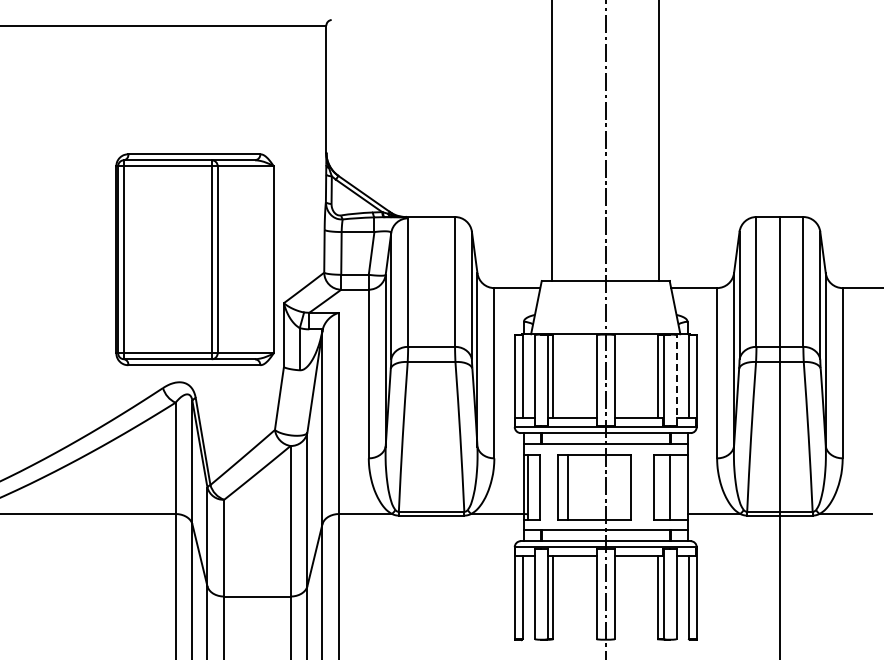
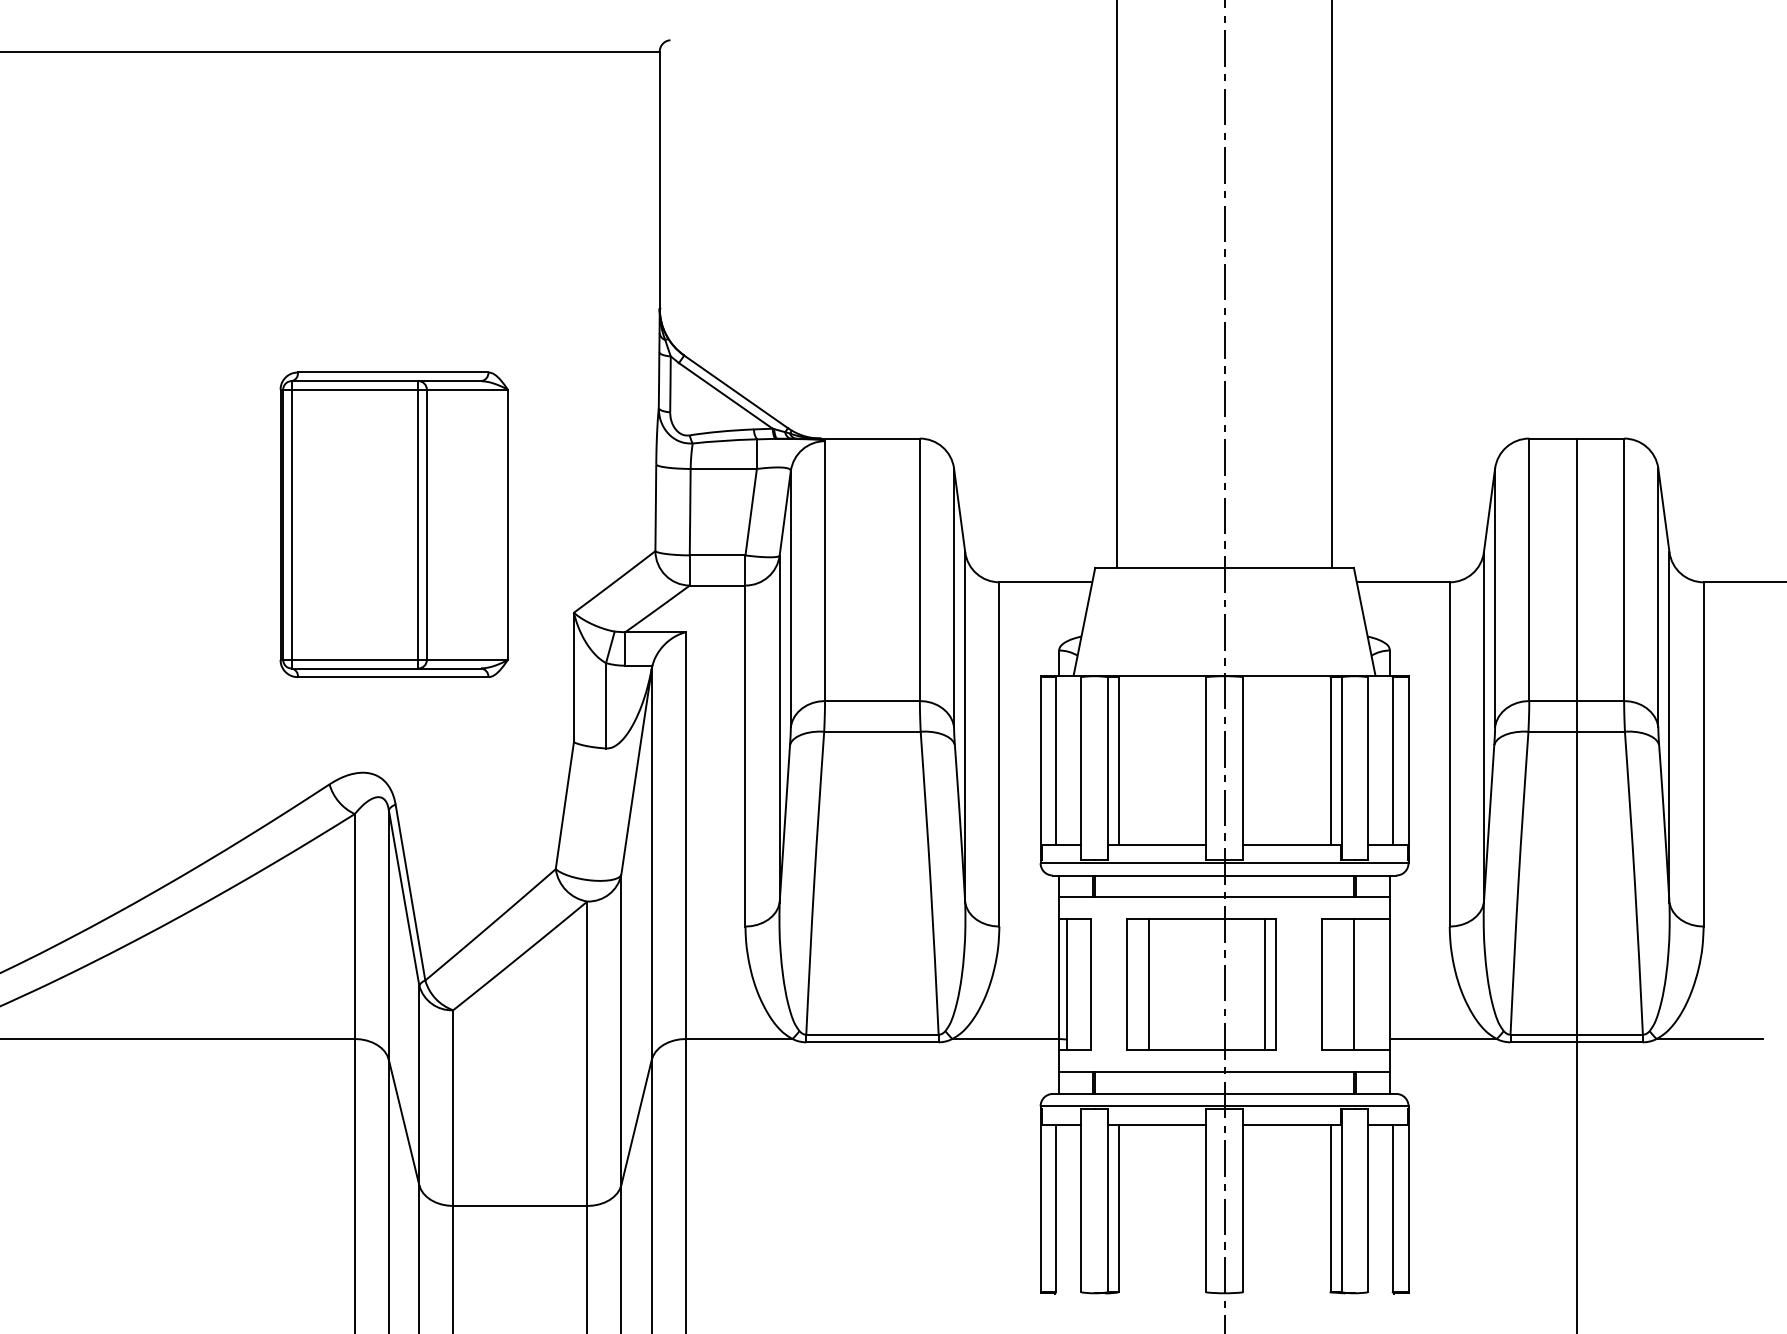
part: (194, 259) -> (393, 524), size x0.71
line: (676, 379) -> (1367, 767), dashed -> solid
line: (625, 486) -> (1264, 983), added

